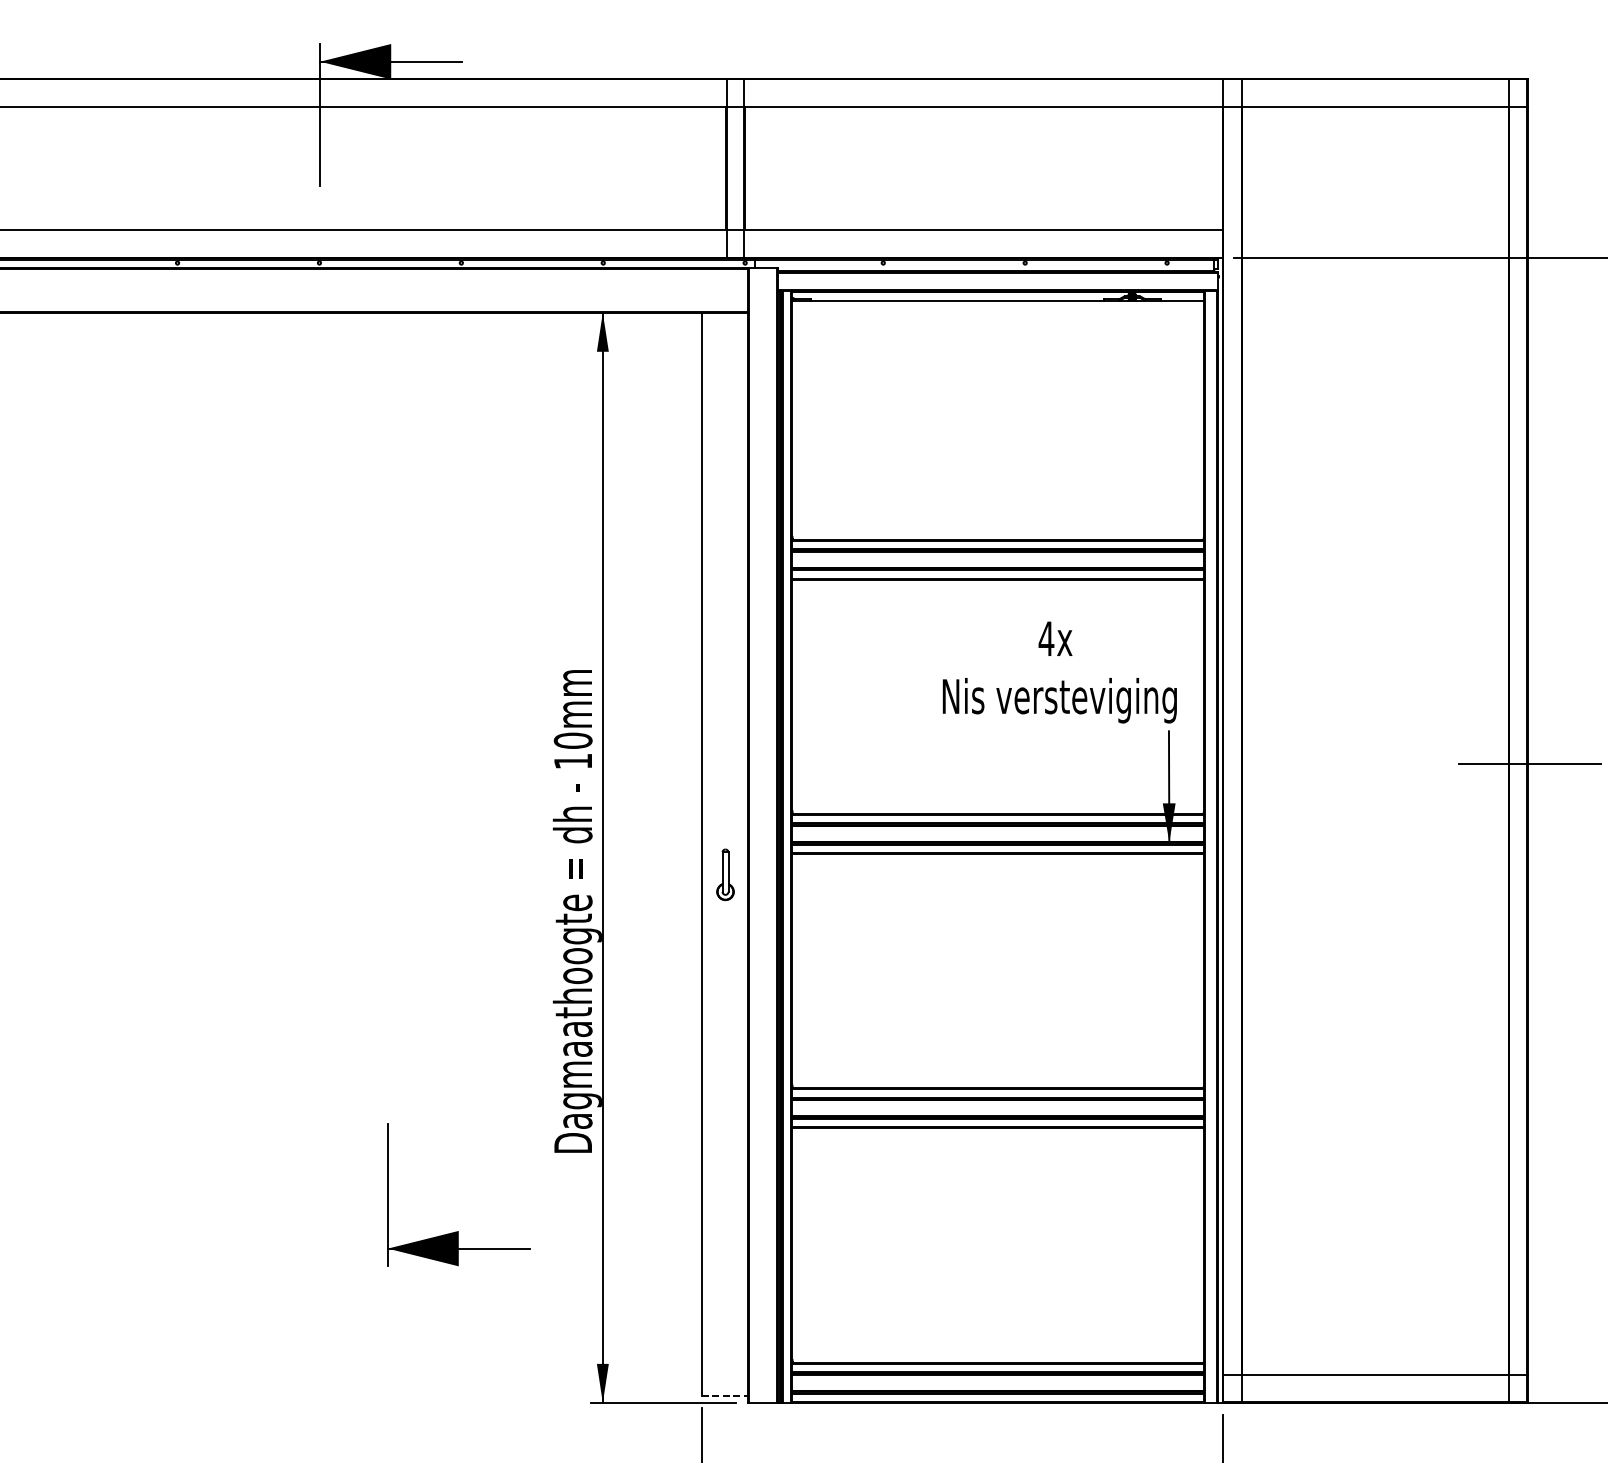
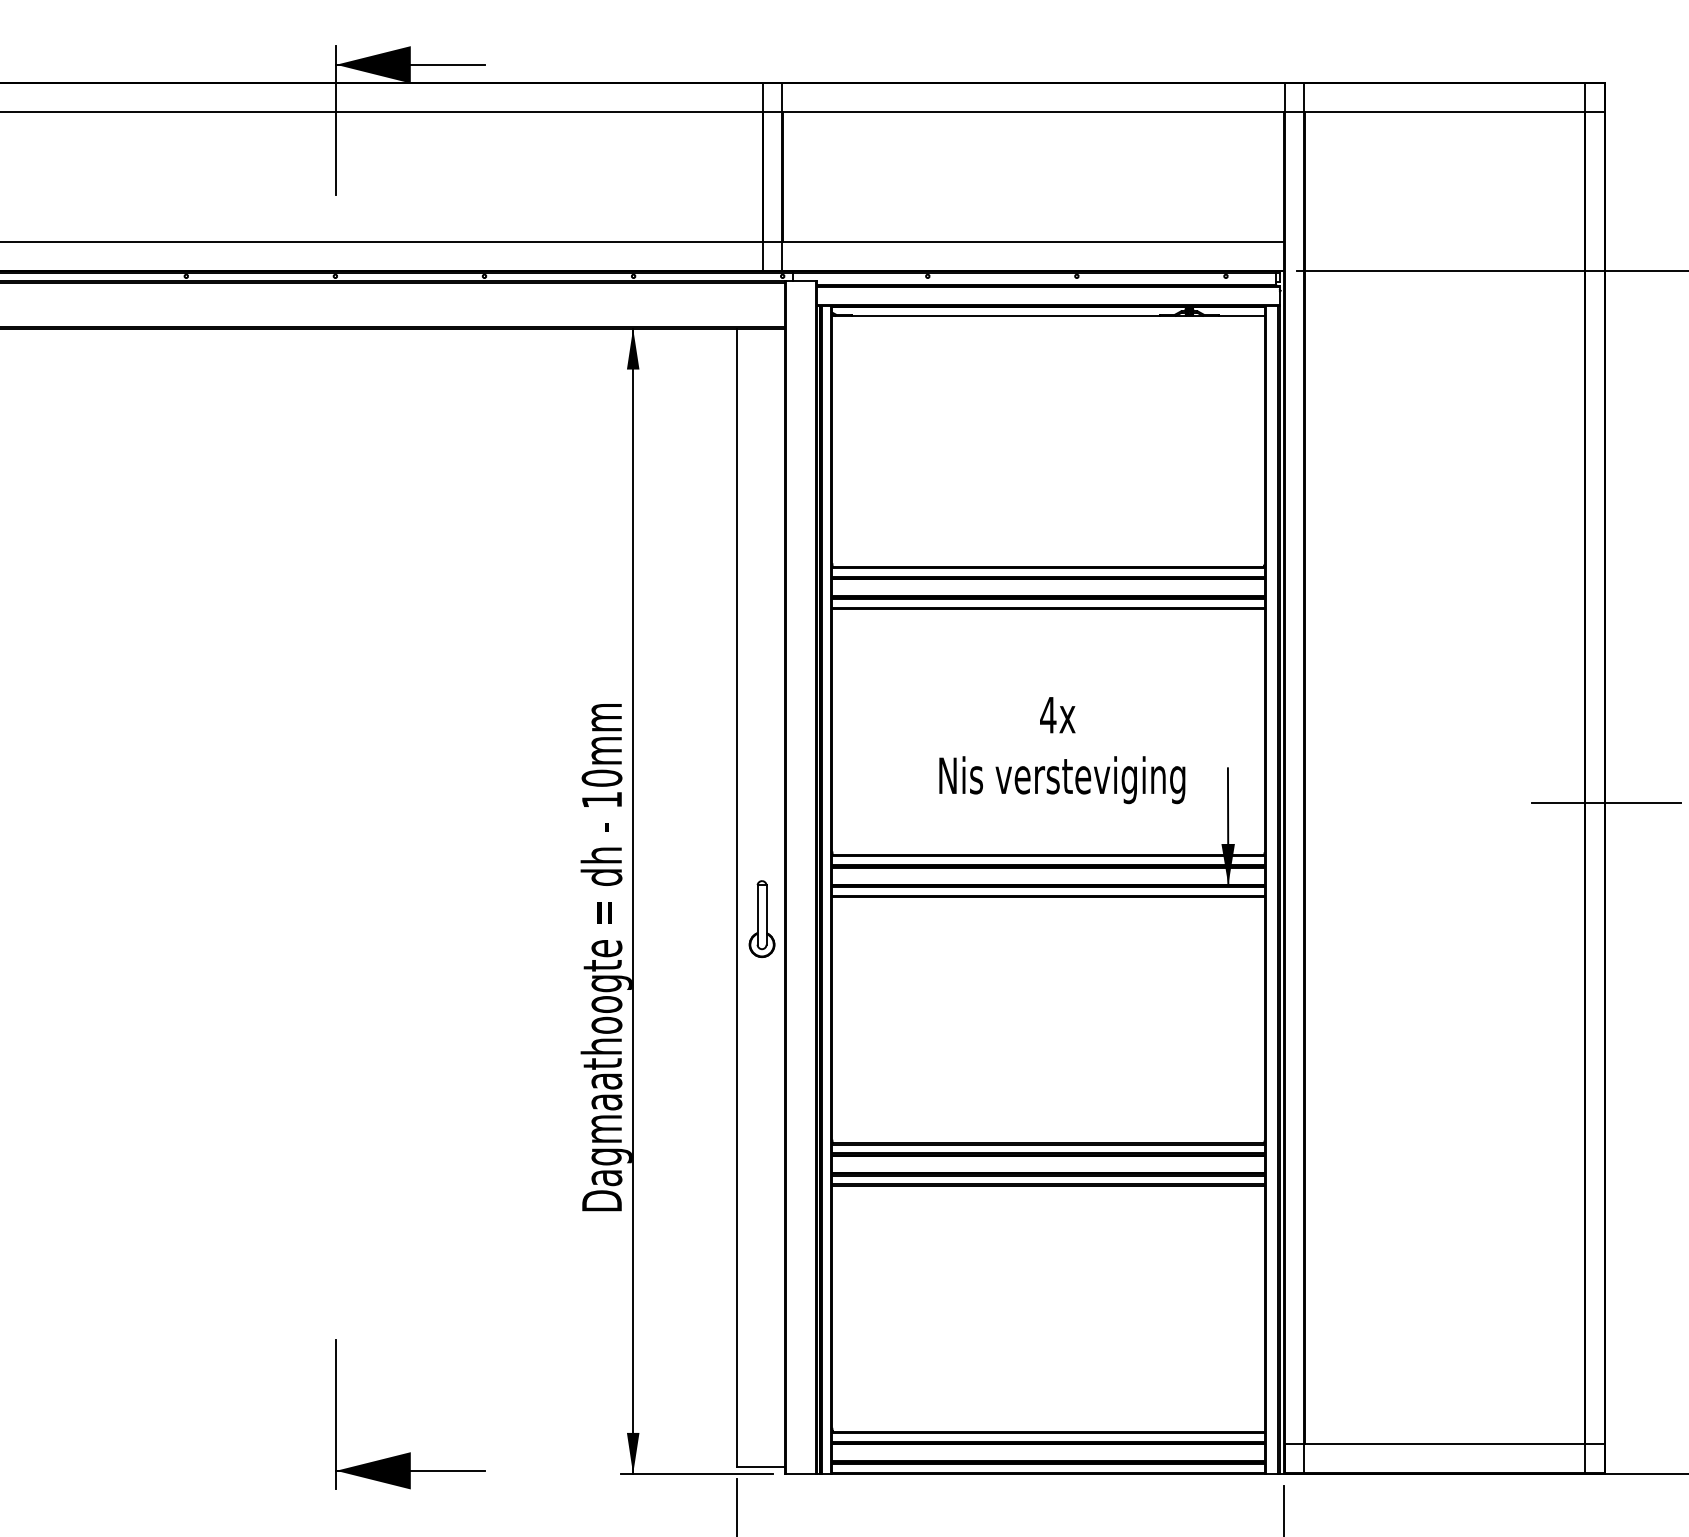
text: (1060, 672) -> (1062, 750), moved
part: (725, 874) -> (761, 918), size x1.43
part: (458, 1231) -> (410, 1452), moved
line: (725, 1395) -> (761, 1466), dashed -> solid

